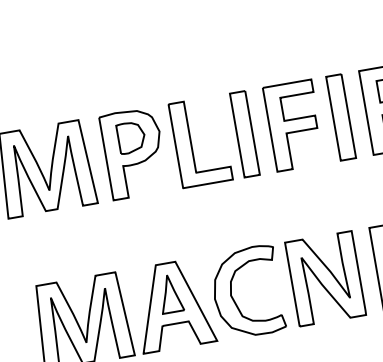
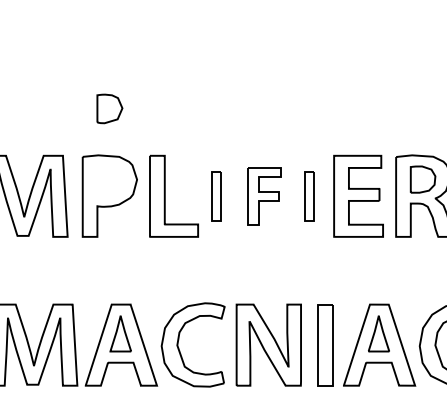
part: (340, 117) -> (309, 196), size x0.6
part: (294, 125) -> (264, 196), size x0.7
part: (244, 134) -> (216, 196), size x0.6
part: (131, 137) -> (109, 108), moved

